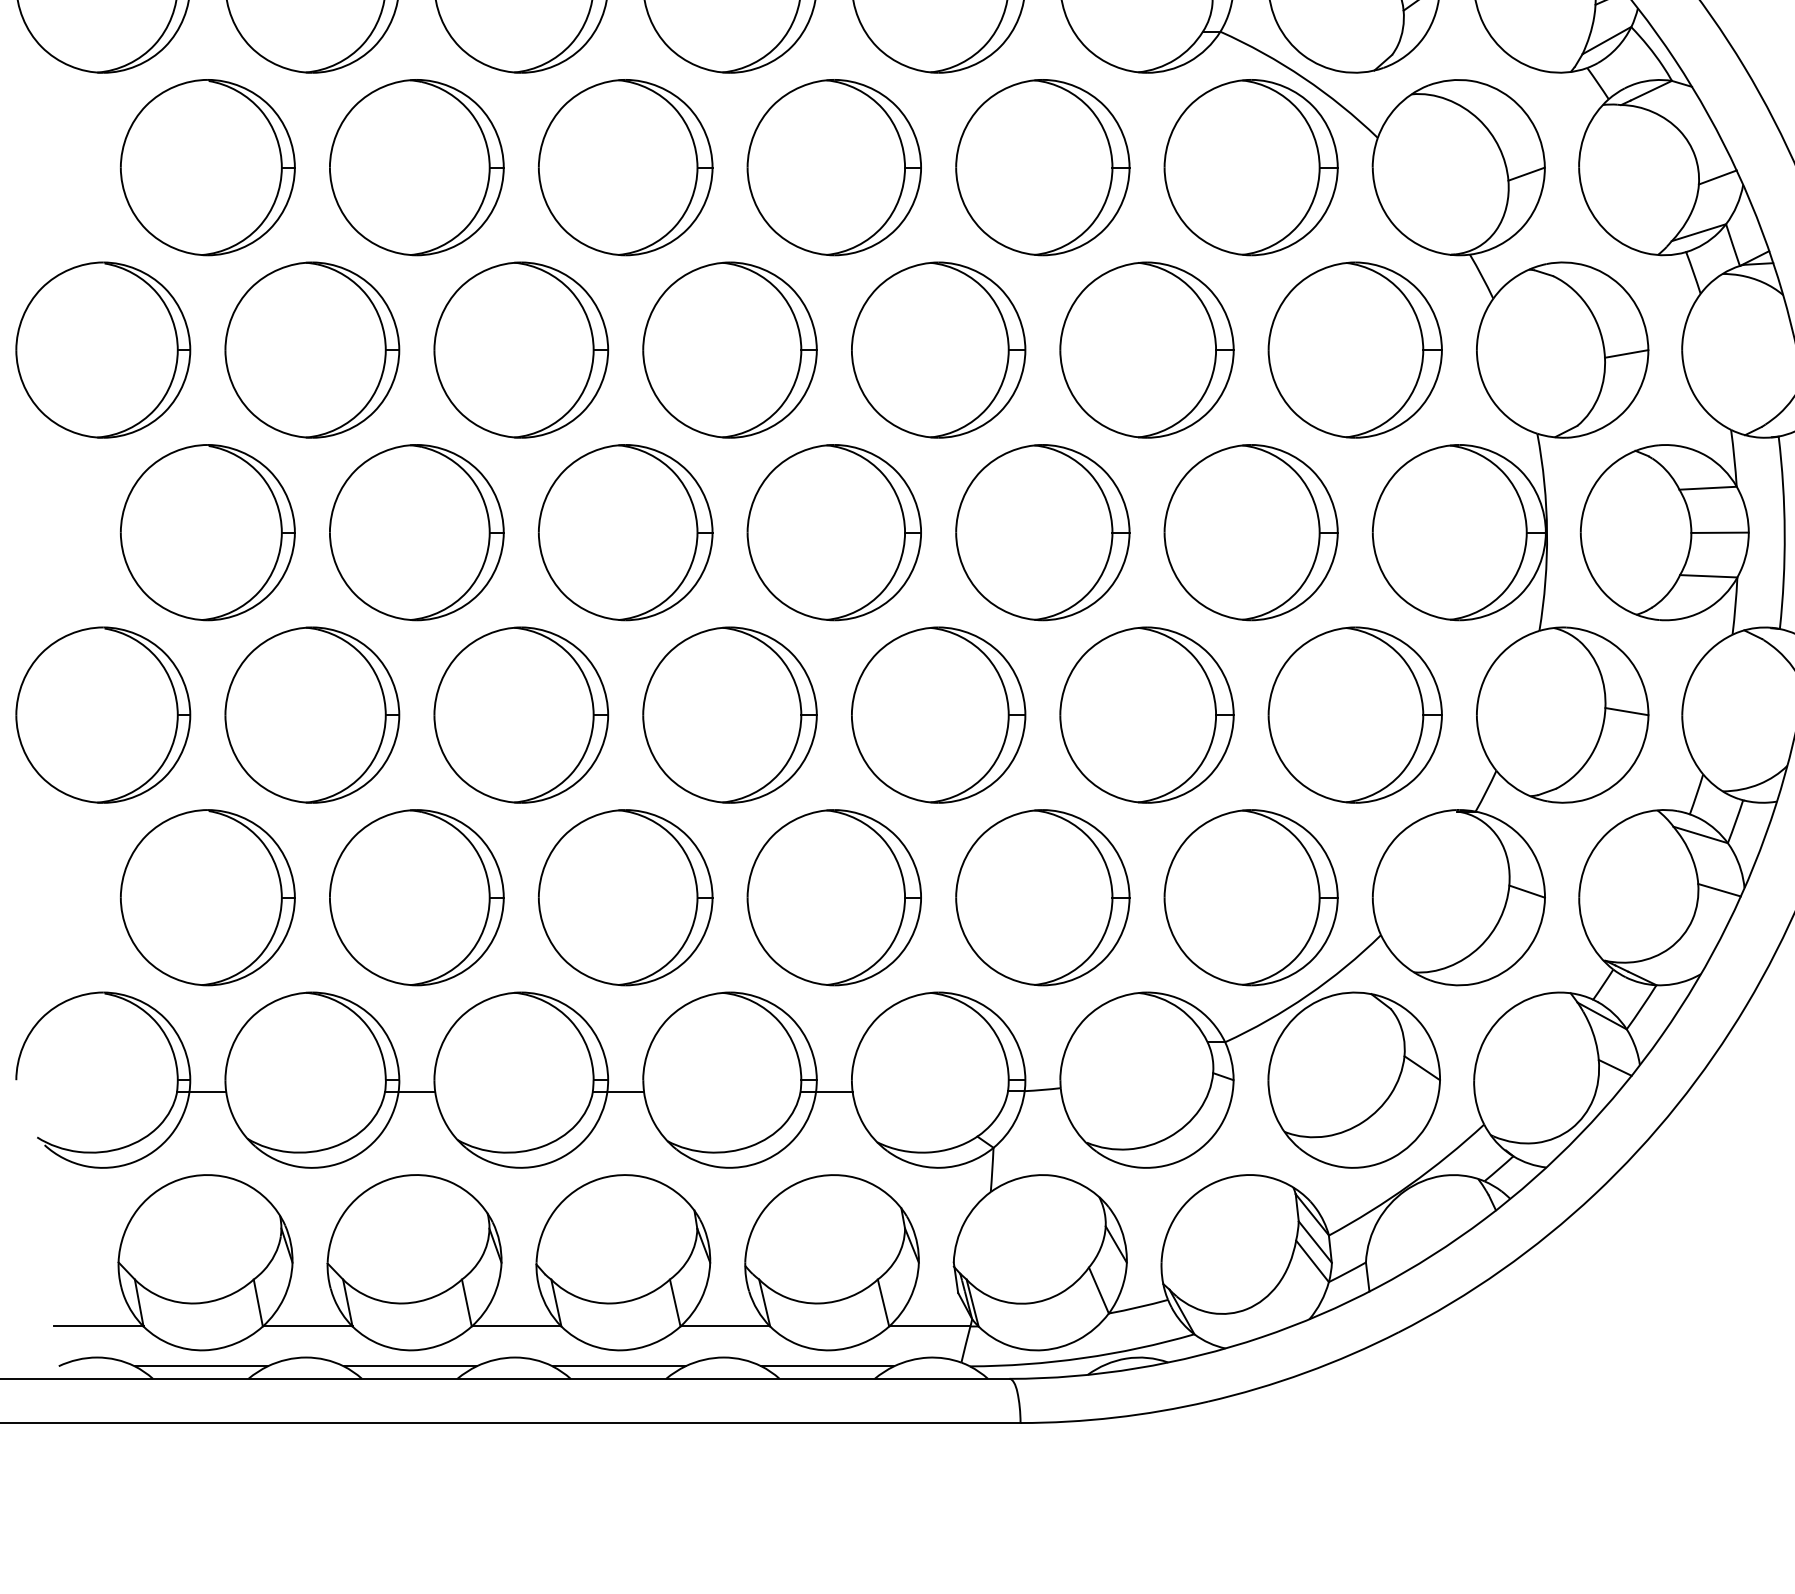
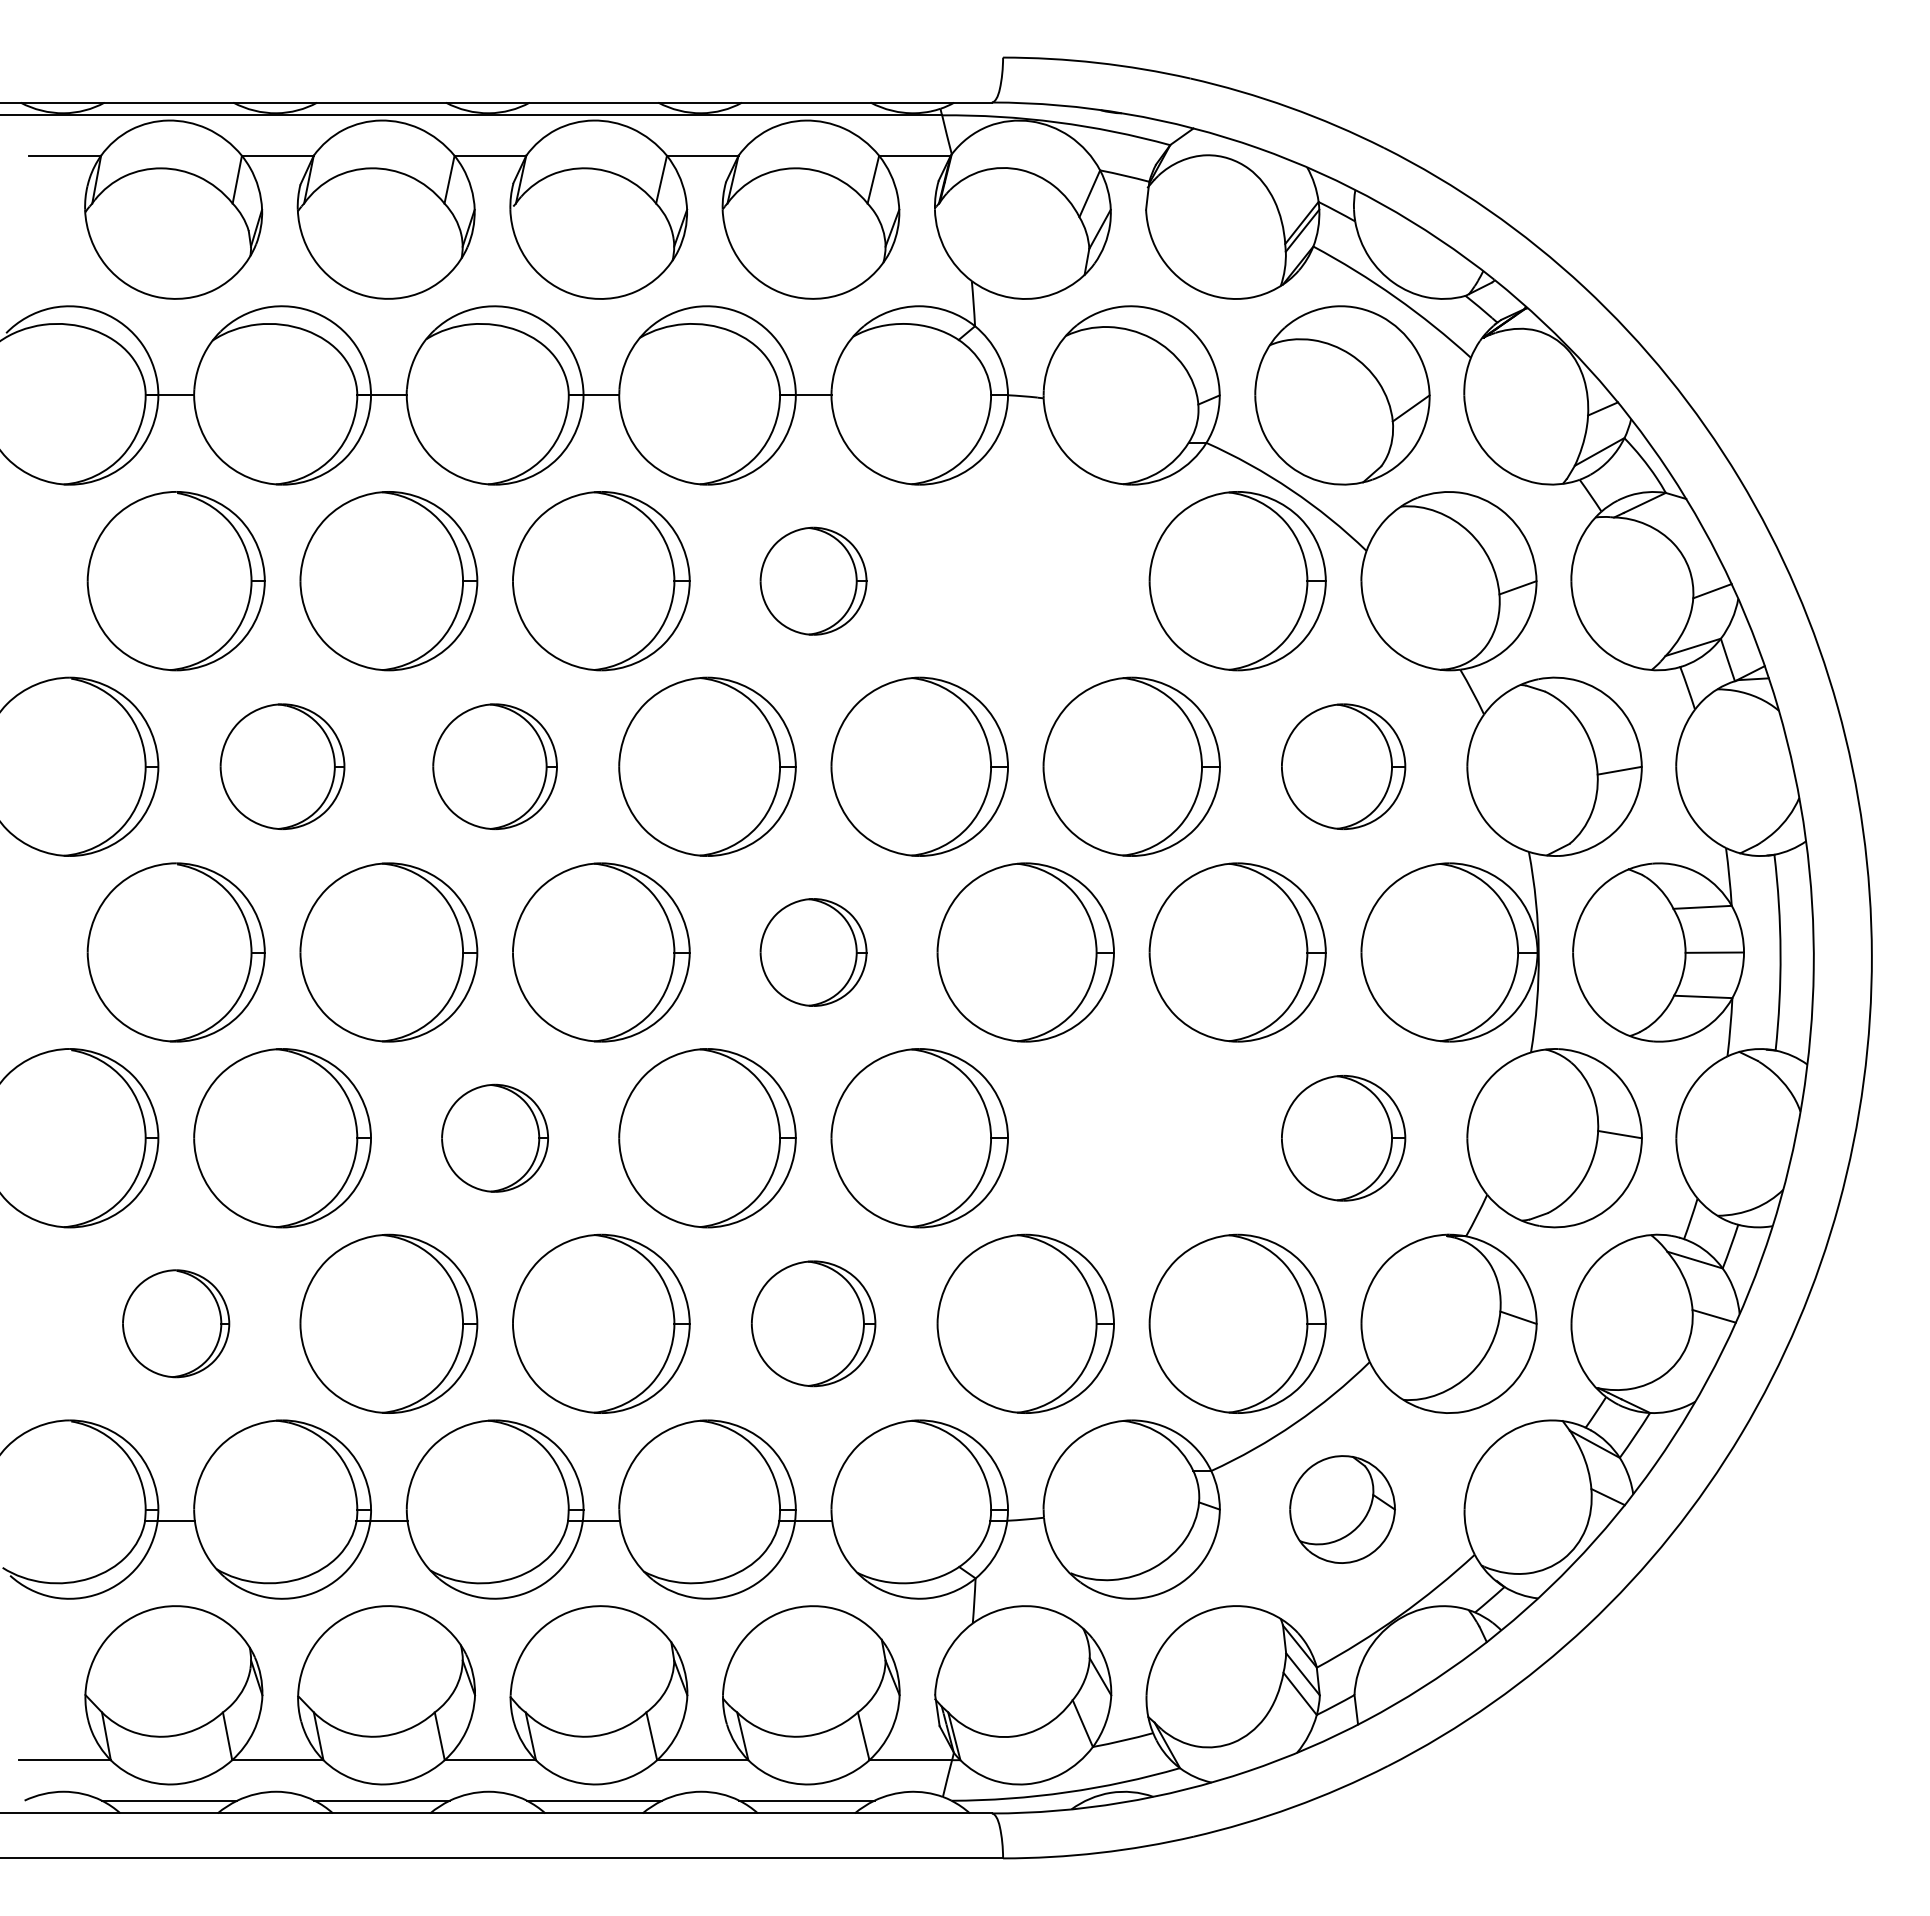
part: (834, 167) -> (813, 581), size x0.6
part: (1042, 167) -> (1025, 581), removed
part: (312, 349) -> (282, 766), size x0.7
part: (520, 349) -> (494, 766), size x0.7
part: (1355, 349) -> (1343, 766), size x0.7
part: (834, 532) -> (813, 952), size x0.6
part: (520, 715) -> (494, 1138), size x0.6
part: (1146, 715) -> (1131, 1138), removed
part: (1355, 715) -> (1343, 1138), size x0.7
part: (207, 897) -> (175, 1323), size x0.6
part: (834, 897) -> (813, 1323), size x0.7
part: (1354, 1080) -> (1342, 1509), size x0.6

